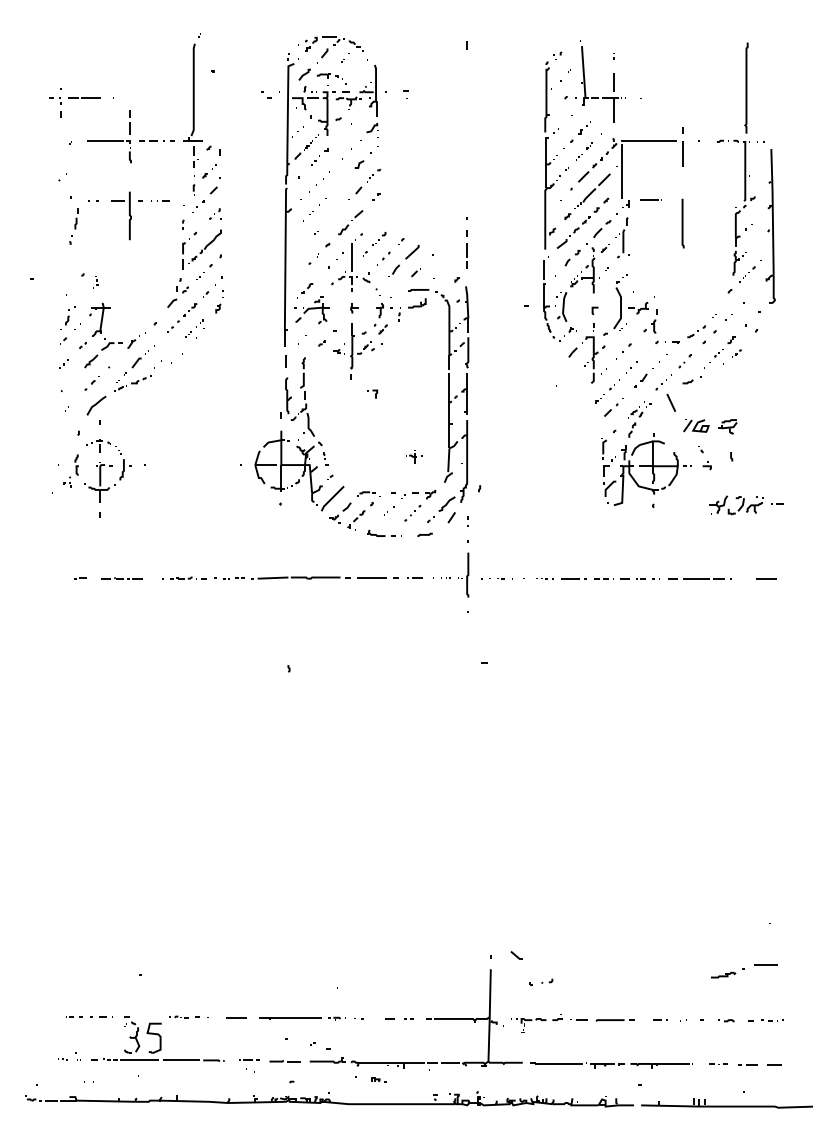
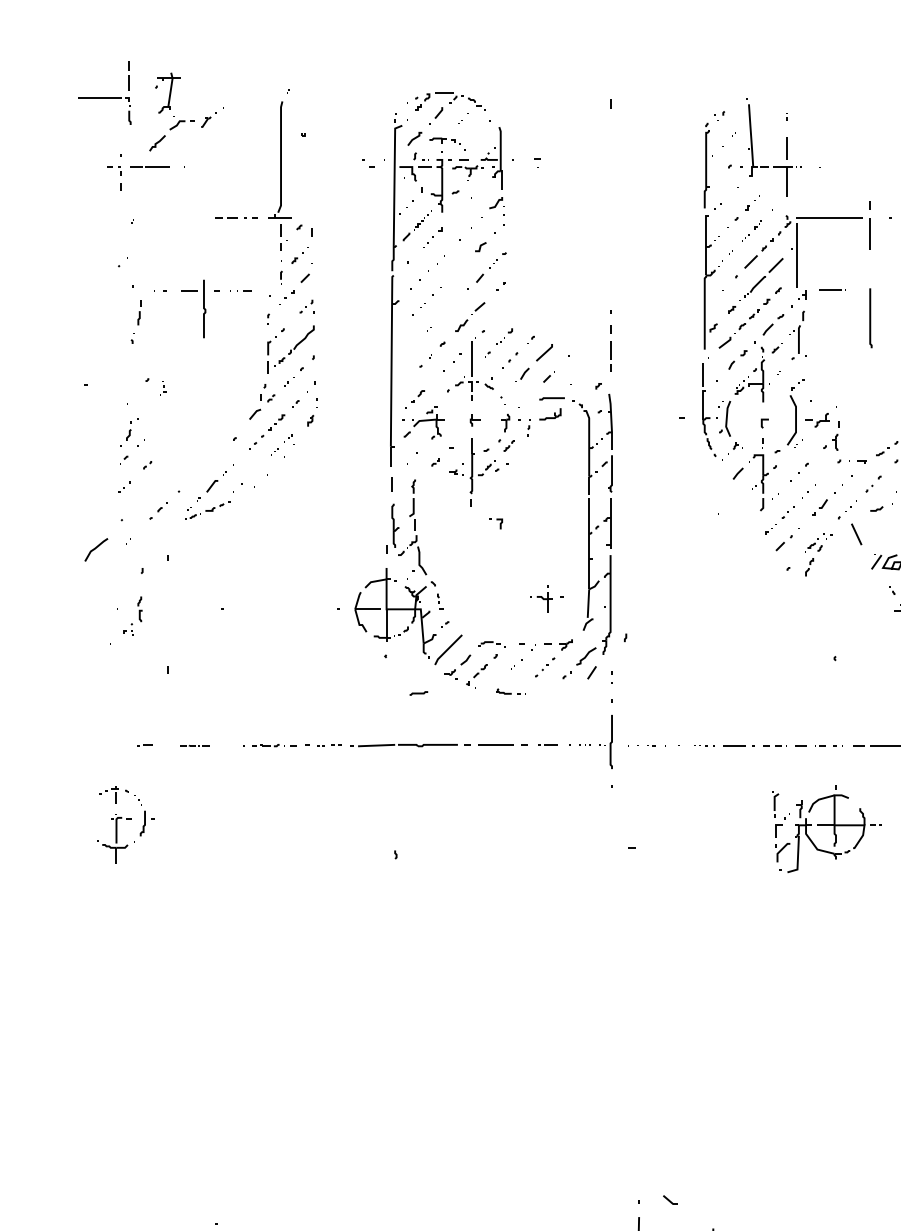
part: (109, 136) -> (104, 92), moved
part: (114, 342) -> (185, 120), moved
line: (96, 405) -> (96, 549), moved
part: (414, 456) -> (547, 598), size x1.6
part: (646, 469) -> (826, 829), moved
part: (107, 470) -> (125, 824), moved
part: (384, 532) -> (510, 690), size x0.7
curve: (424, 534) -> (418, 693), moved
part: (121, 578) -> (193, 746), size x0.6

